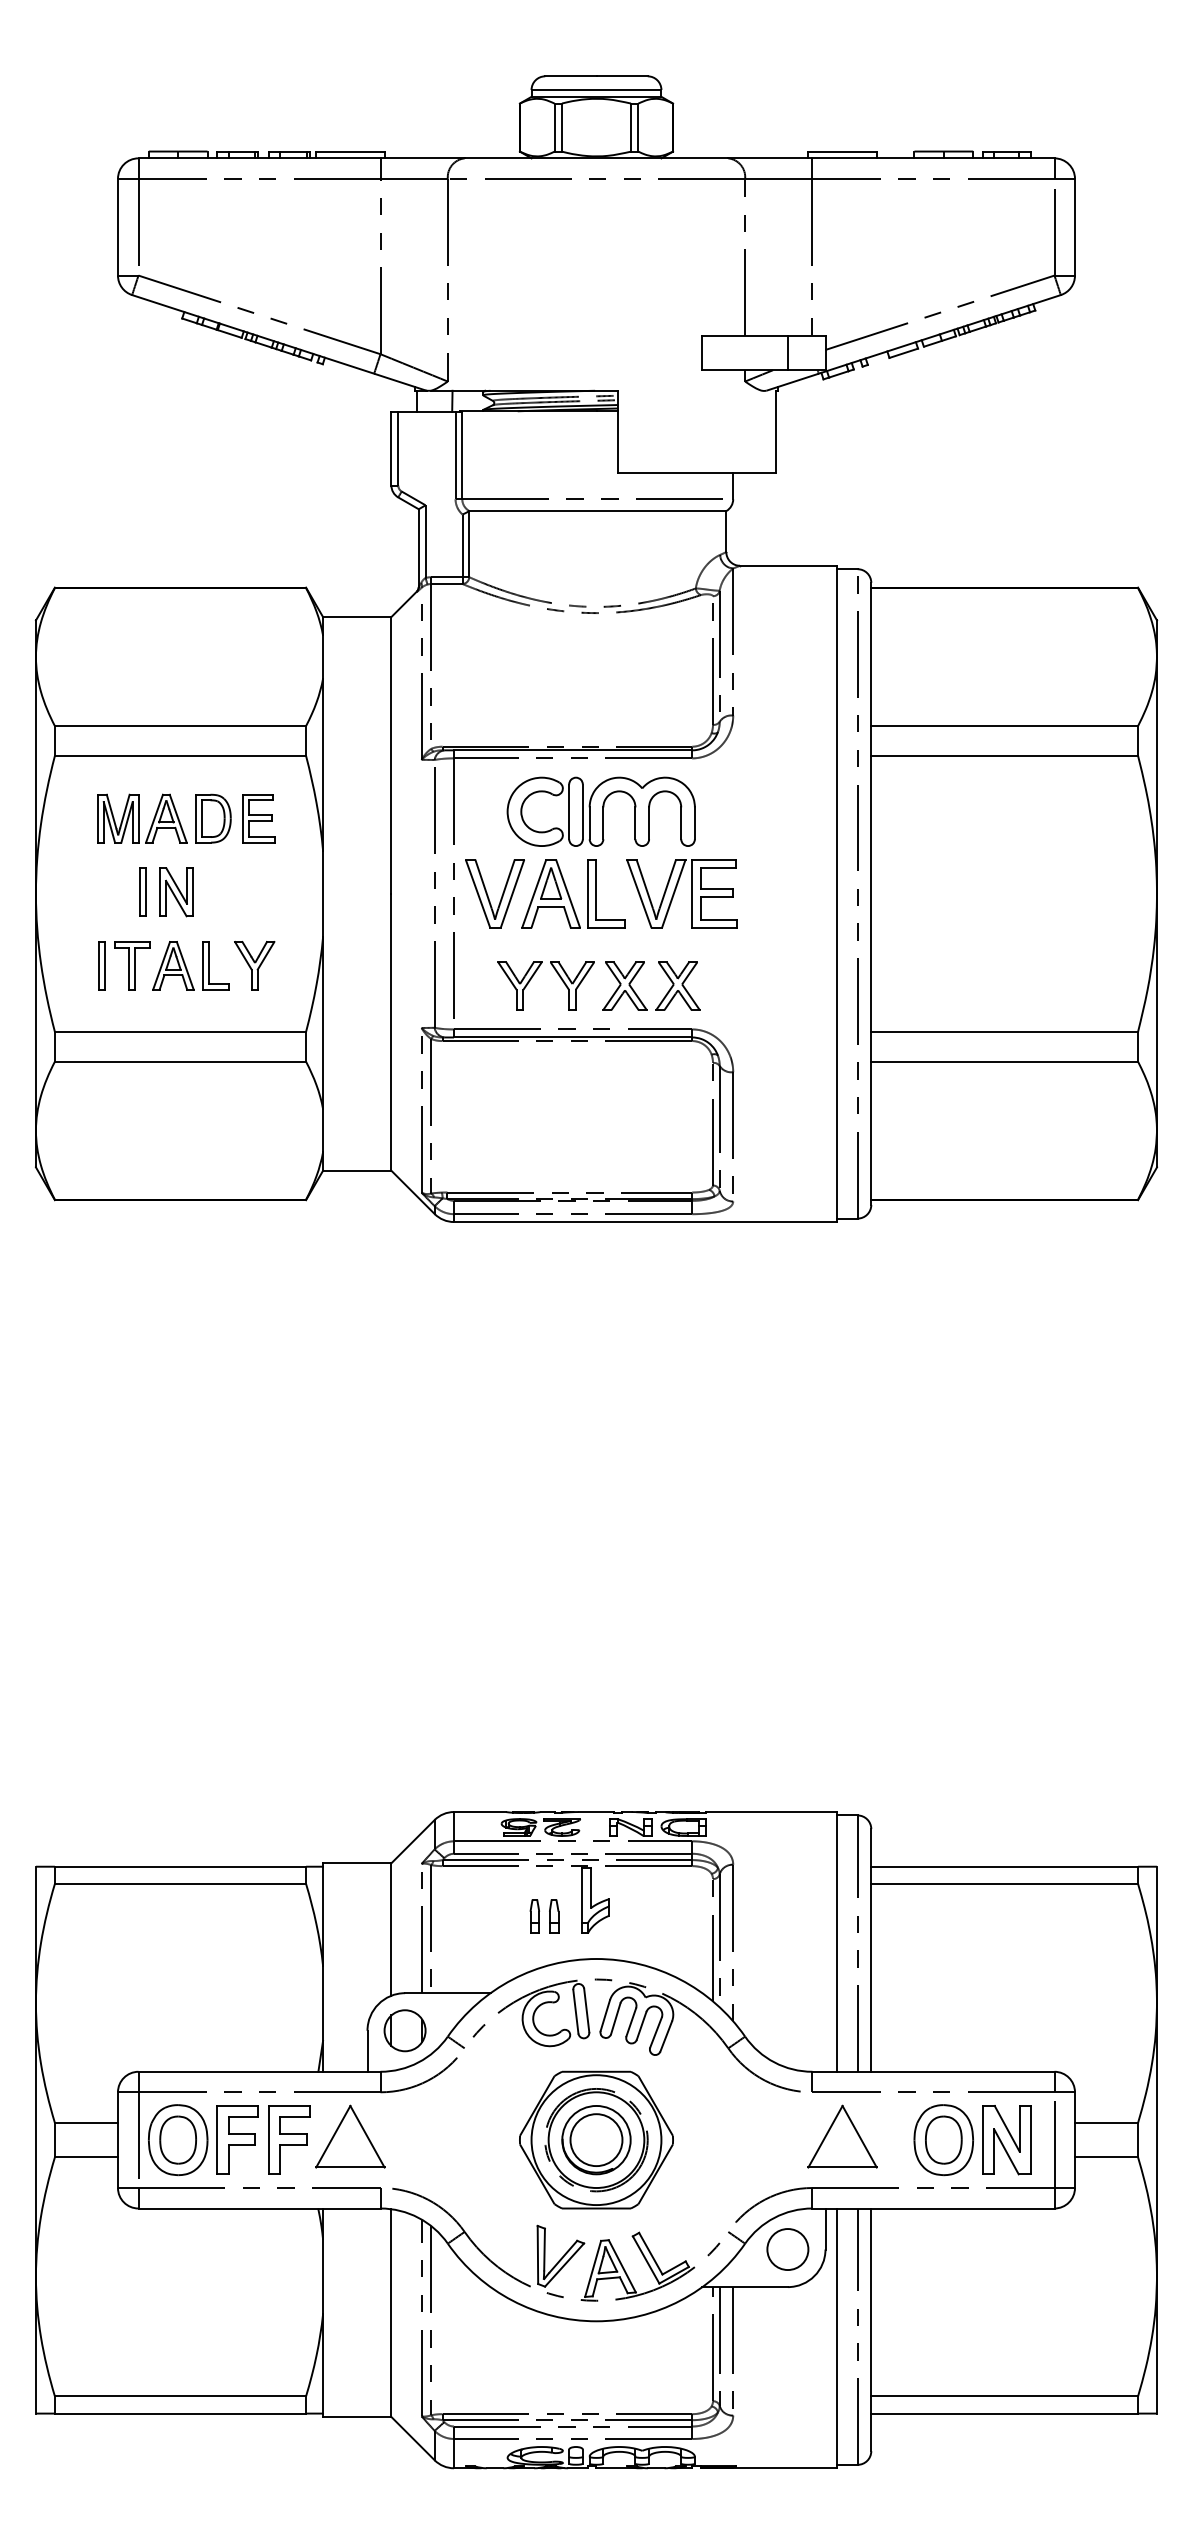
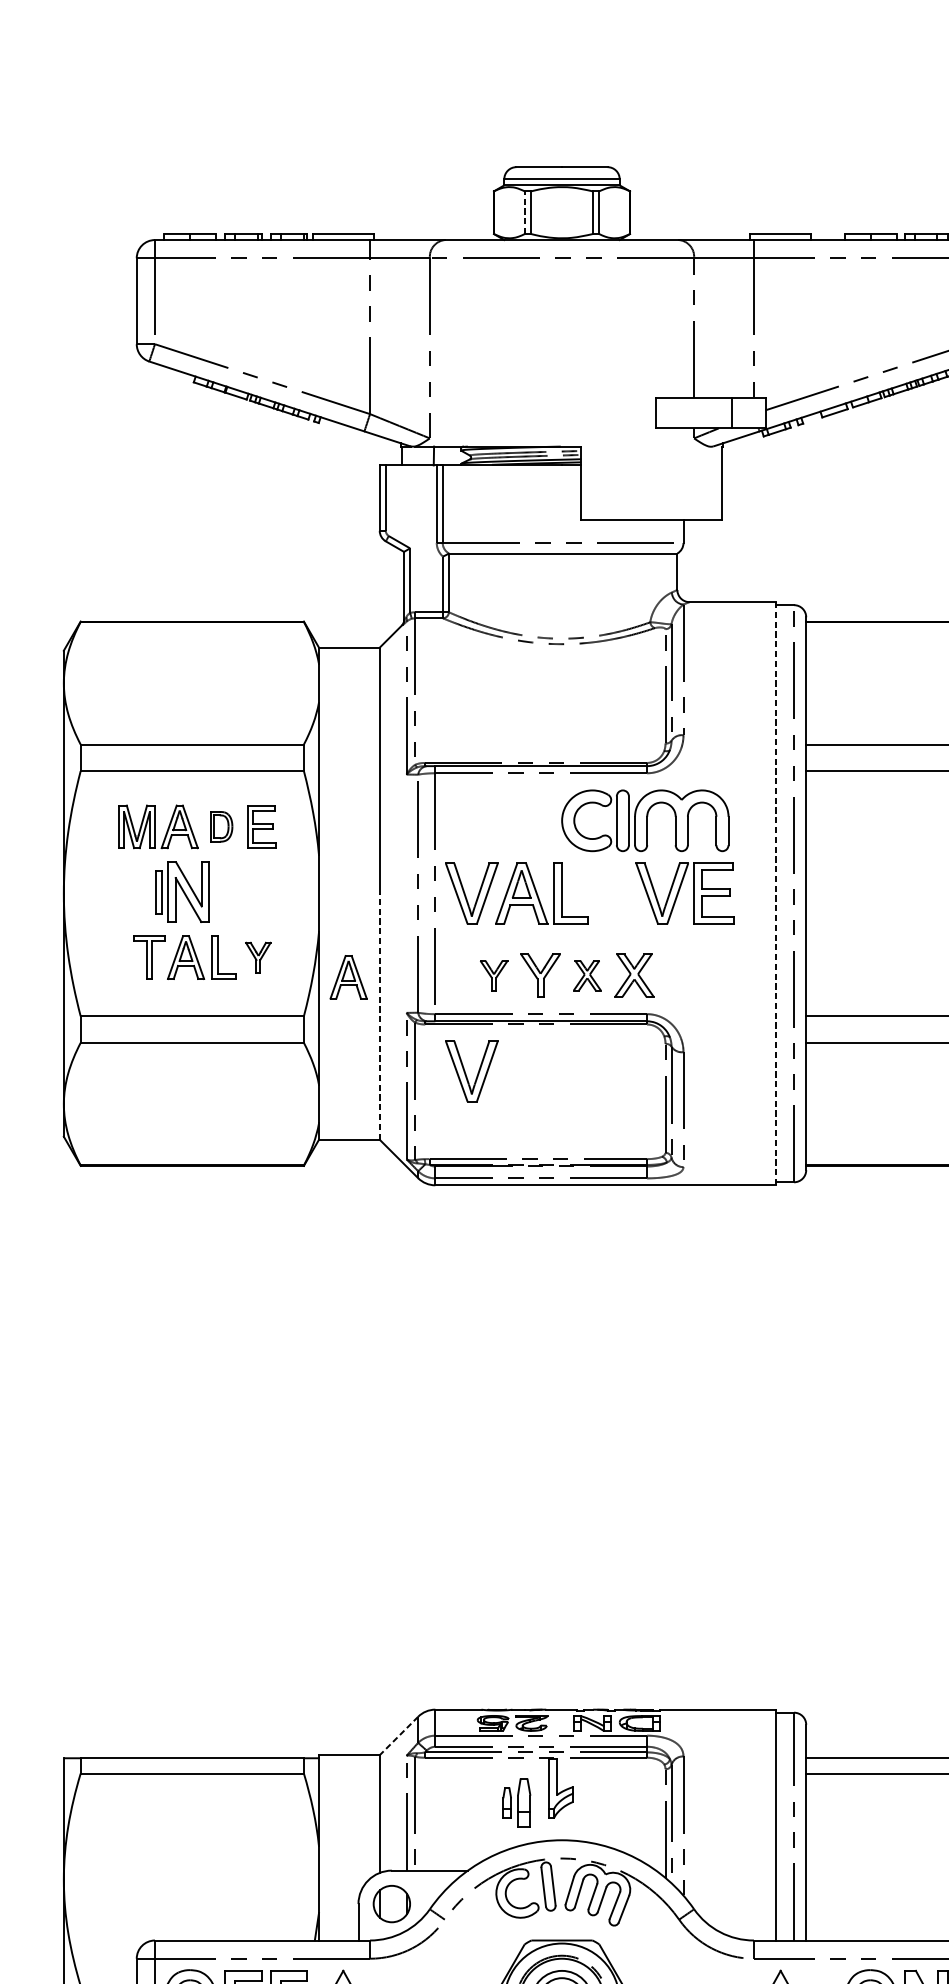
line: (554, 127) -> (524, 212), solid -> dashed
part: (600, 811) -> (644, 820), moved
part: (213, 818) -> (221, 826), size x0.7
part: (176, 892) -> (188, 892), size x1.4
part: (675, 892) -> (679, 892), moved
line: (837, 894) -> (776, 894), solid -> dashed
part: (101, 965) -> (122, 957), removed
part: (254, 965) -> (258, 957), size x0.7
part: (519, 985) -> (493, 975), size x0.7
part: (624, 985) -> (586, 975), size x0.7
part: (356, 987) -> (348, 976), added
line: (391, 1031) -> (379, 1016), solid -> dashed
part: (488, 1095) -> (466, 1072), added
line: (413, 1841) -> (399, 1735), solid -> dashed
part: (554, 1916) -> (524, 1802), size x1.6

